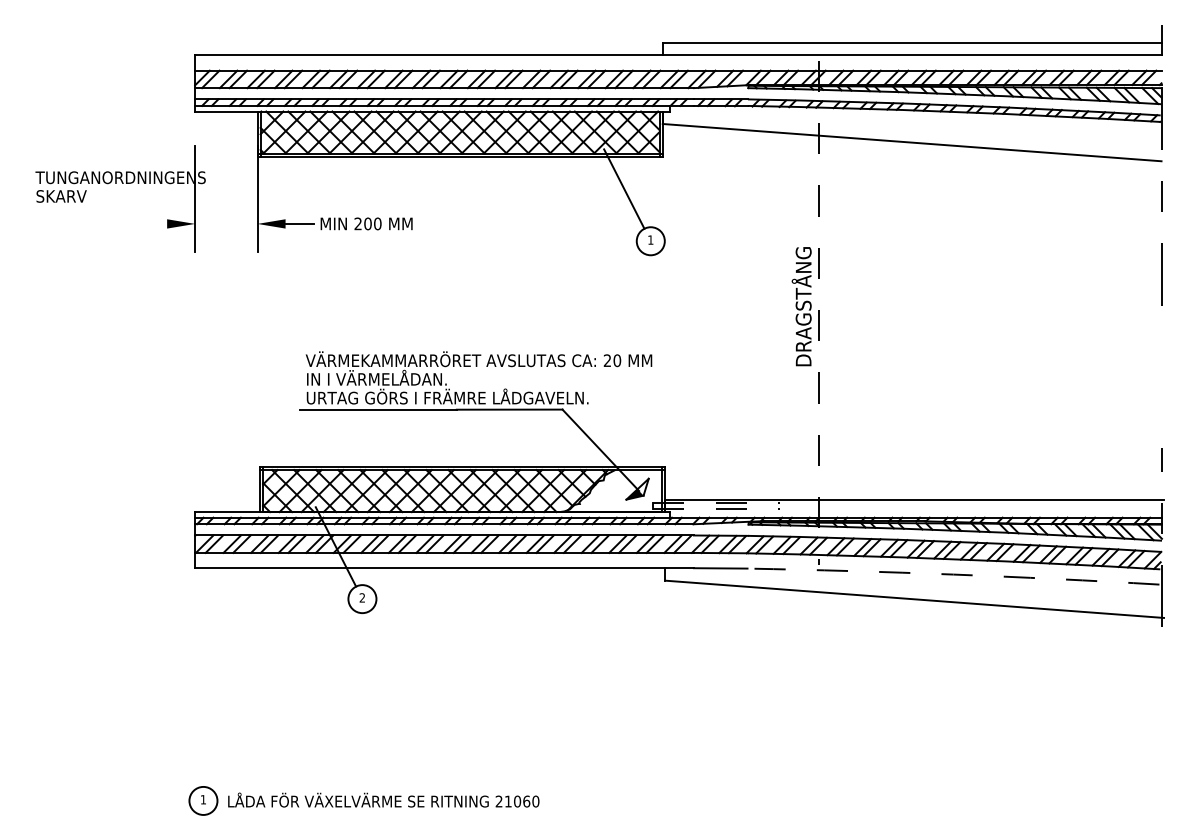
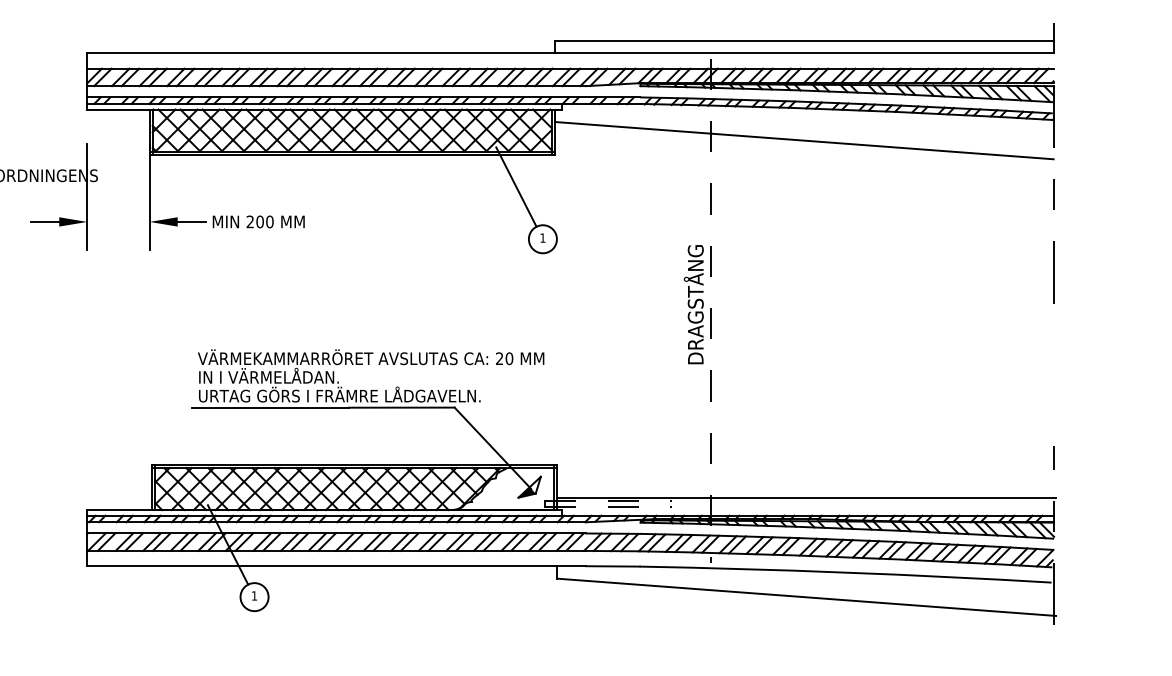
line: (153, 223) -> (45, 221), added
arc: (953, 574) -> (845, 572), dashed -> solid
text: (361, 597) -> (253, 595), 2 -> 1

